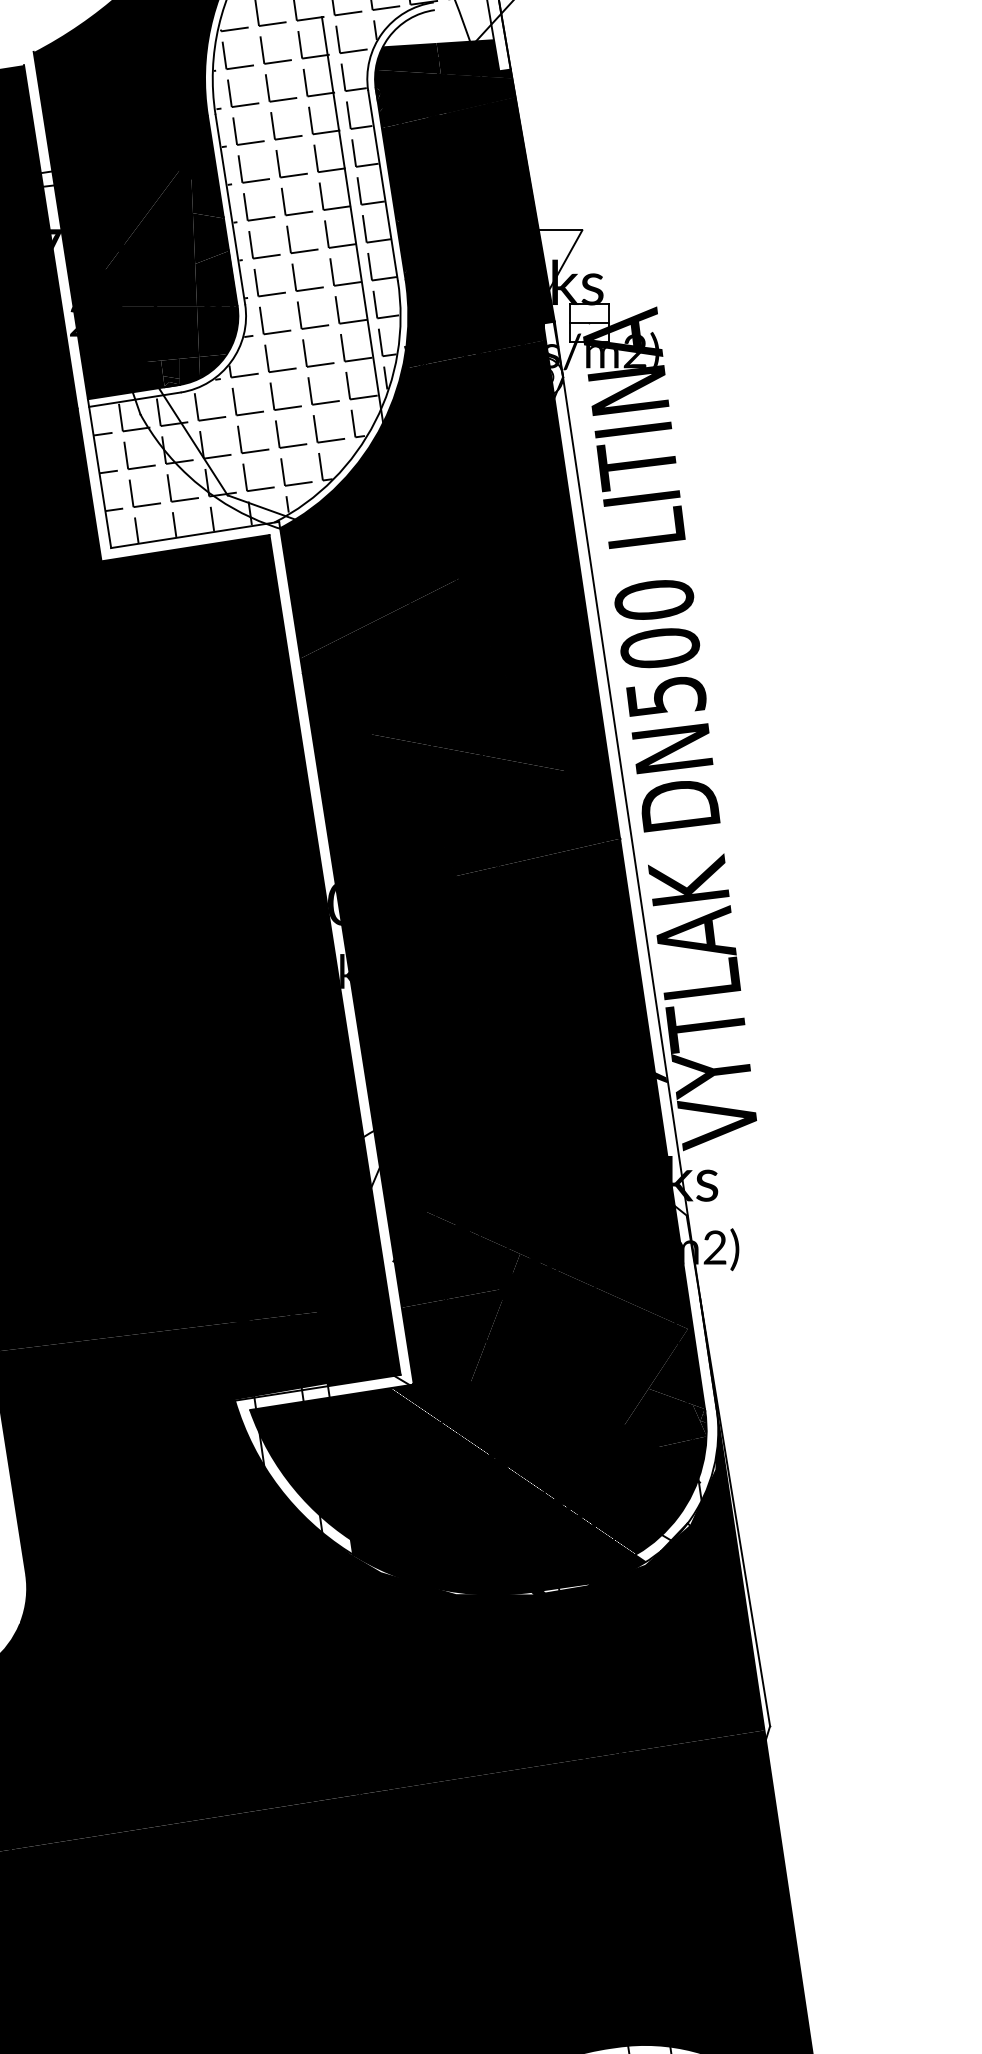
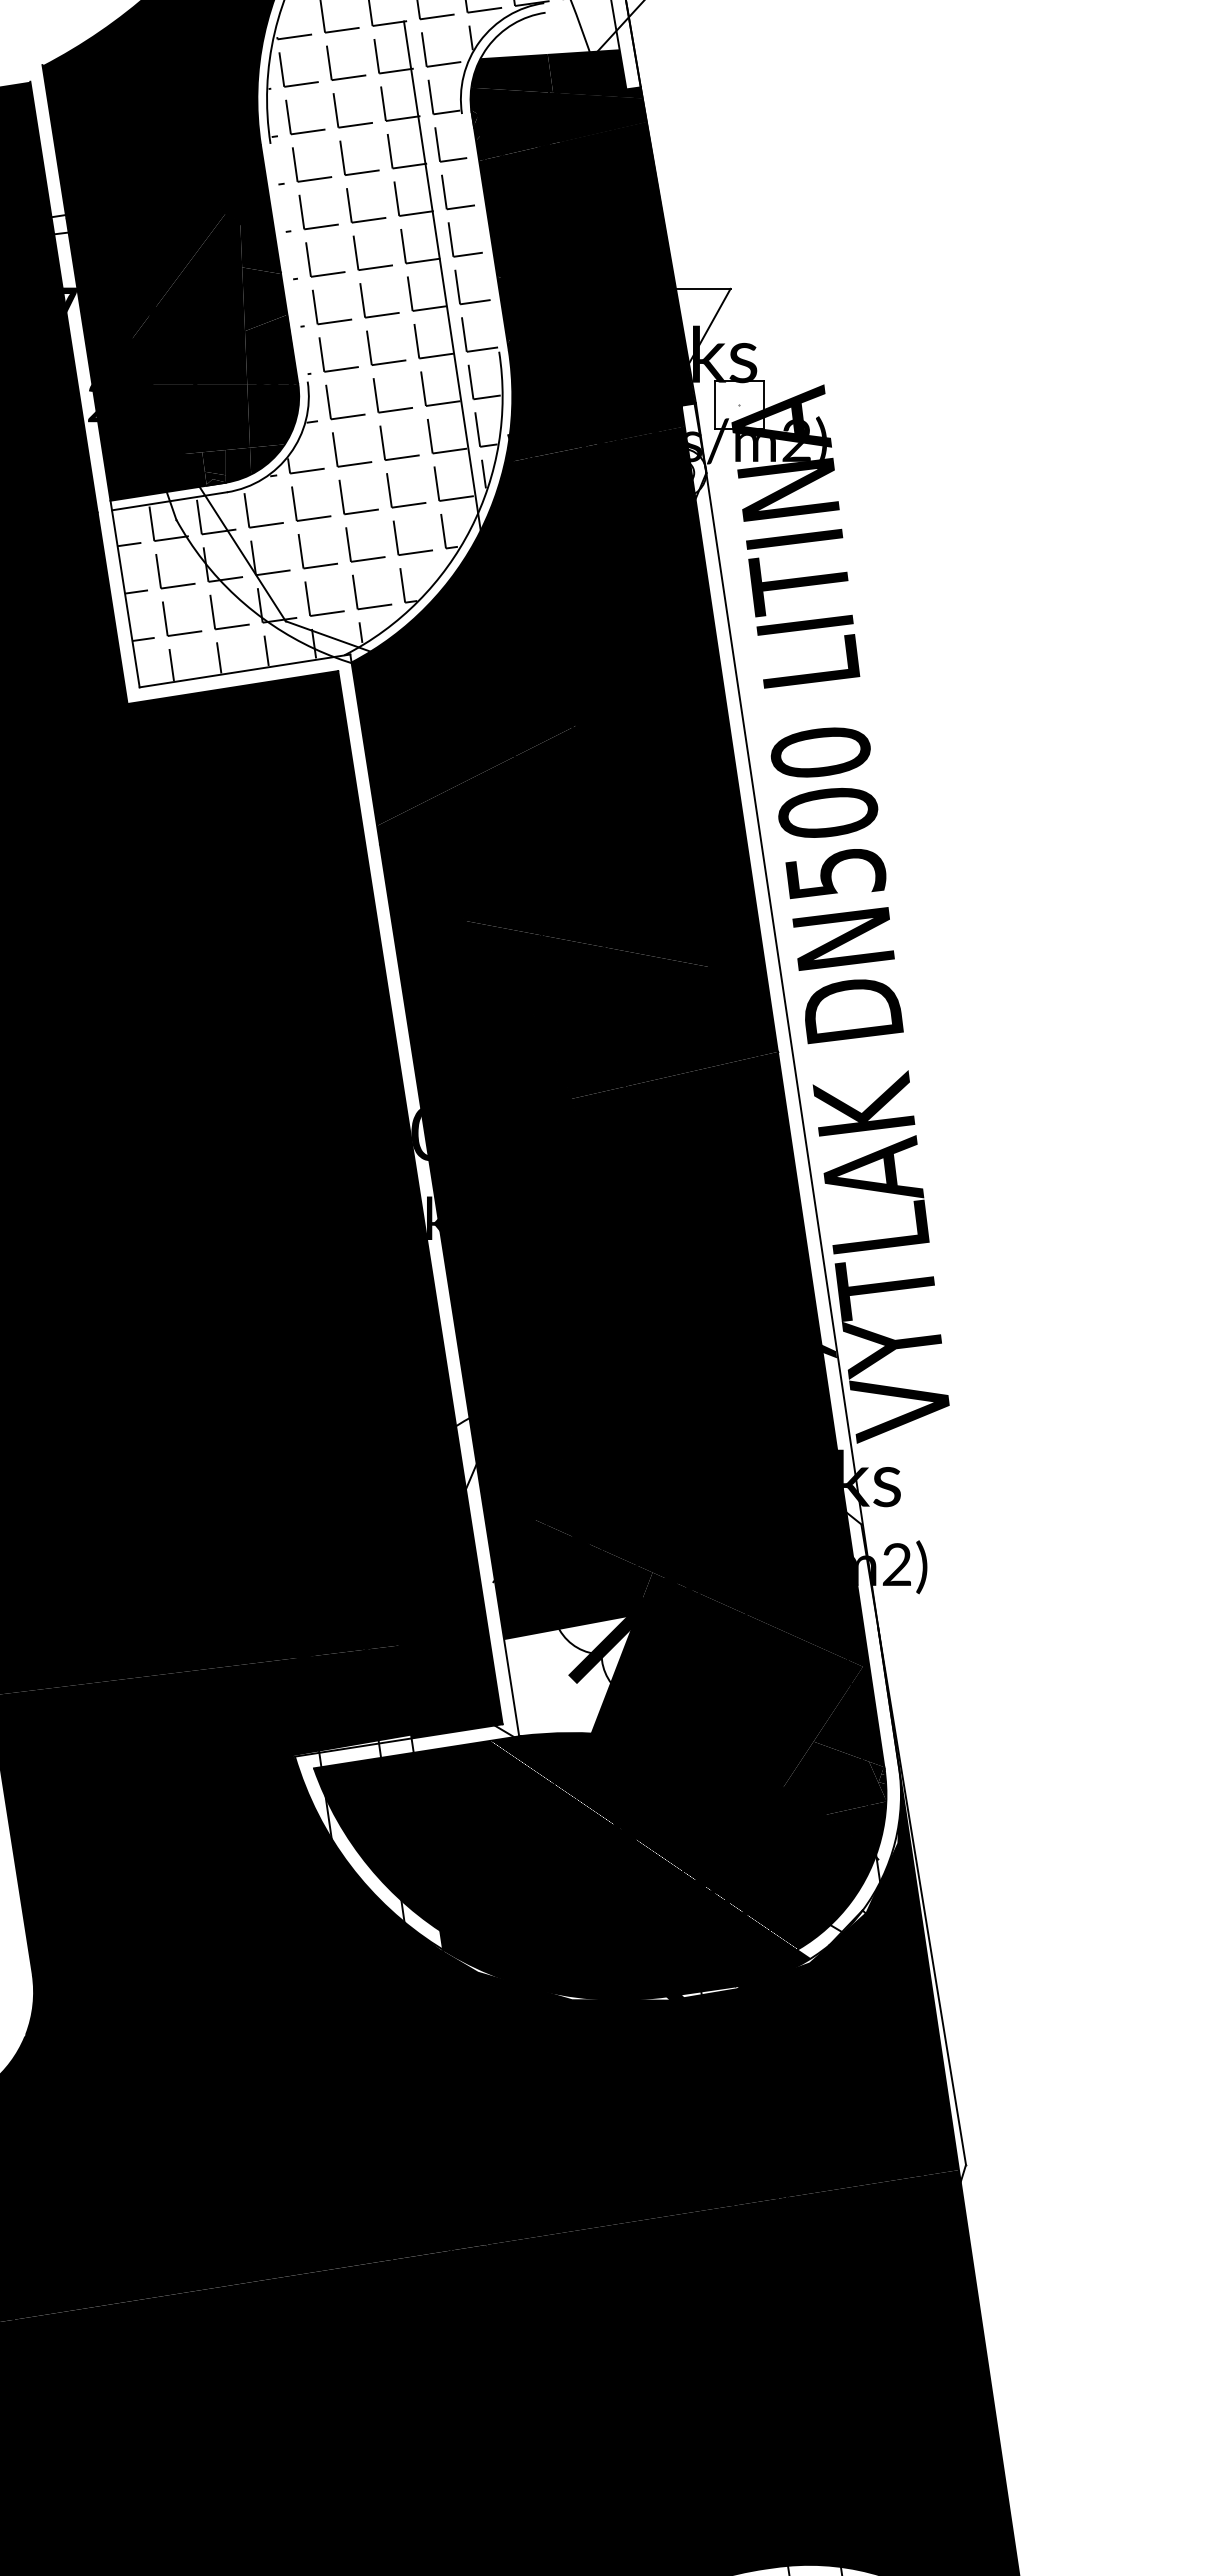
line: (382, 185) -> (480, 232), removed
line: (229, 209) -> (288, 262), removed
line: (589, 323) -> (739, 405), removed
fill: (454, 1335) -> (570, 1675), removed

